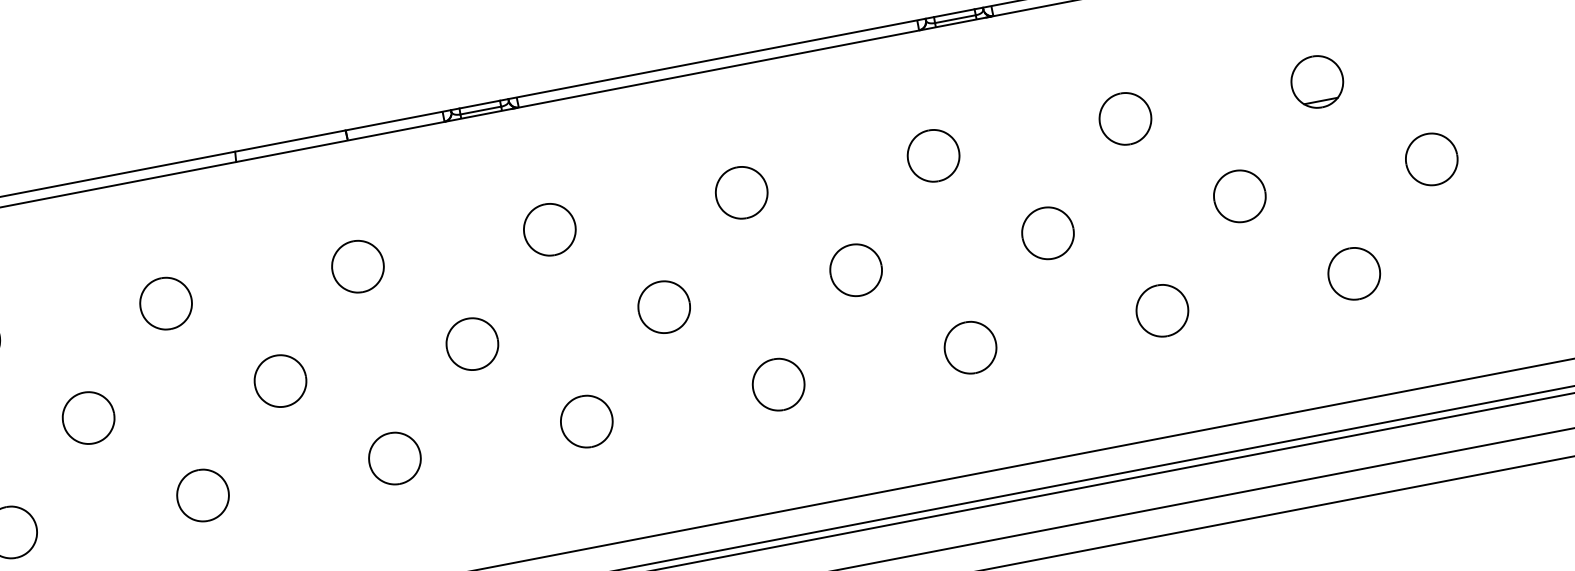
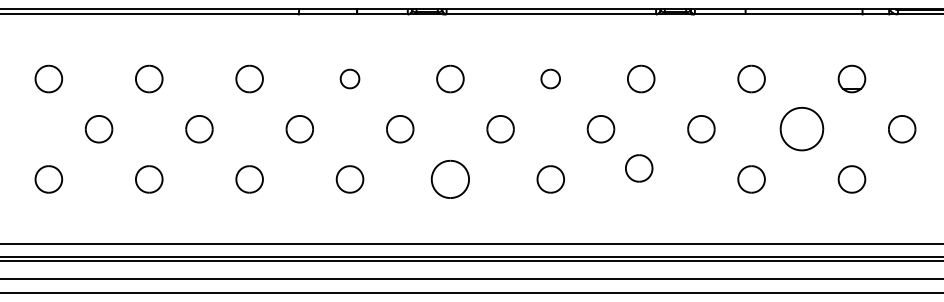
part: (933, 154) -> (641, 78), moved
part: (740, 191) -> (550, 78), size x0.7
part: (1239, 196) -> (801, 129), size x1.6
part: (356, 265) -> (349, 78), size x0.7
part: (971, 347) -> (639, 168), moved
part: (586, 421) -> (450, 179), size x1.4

